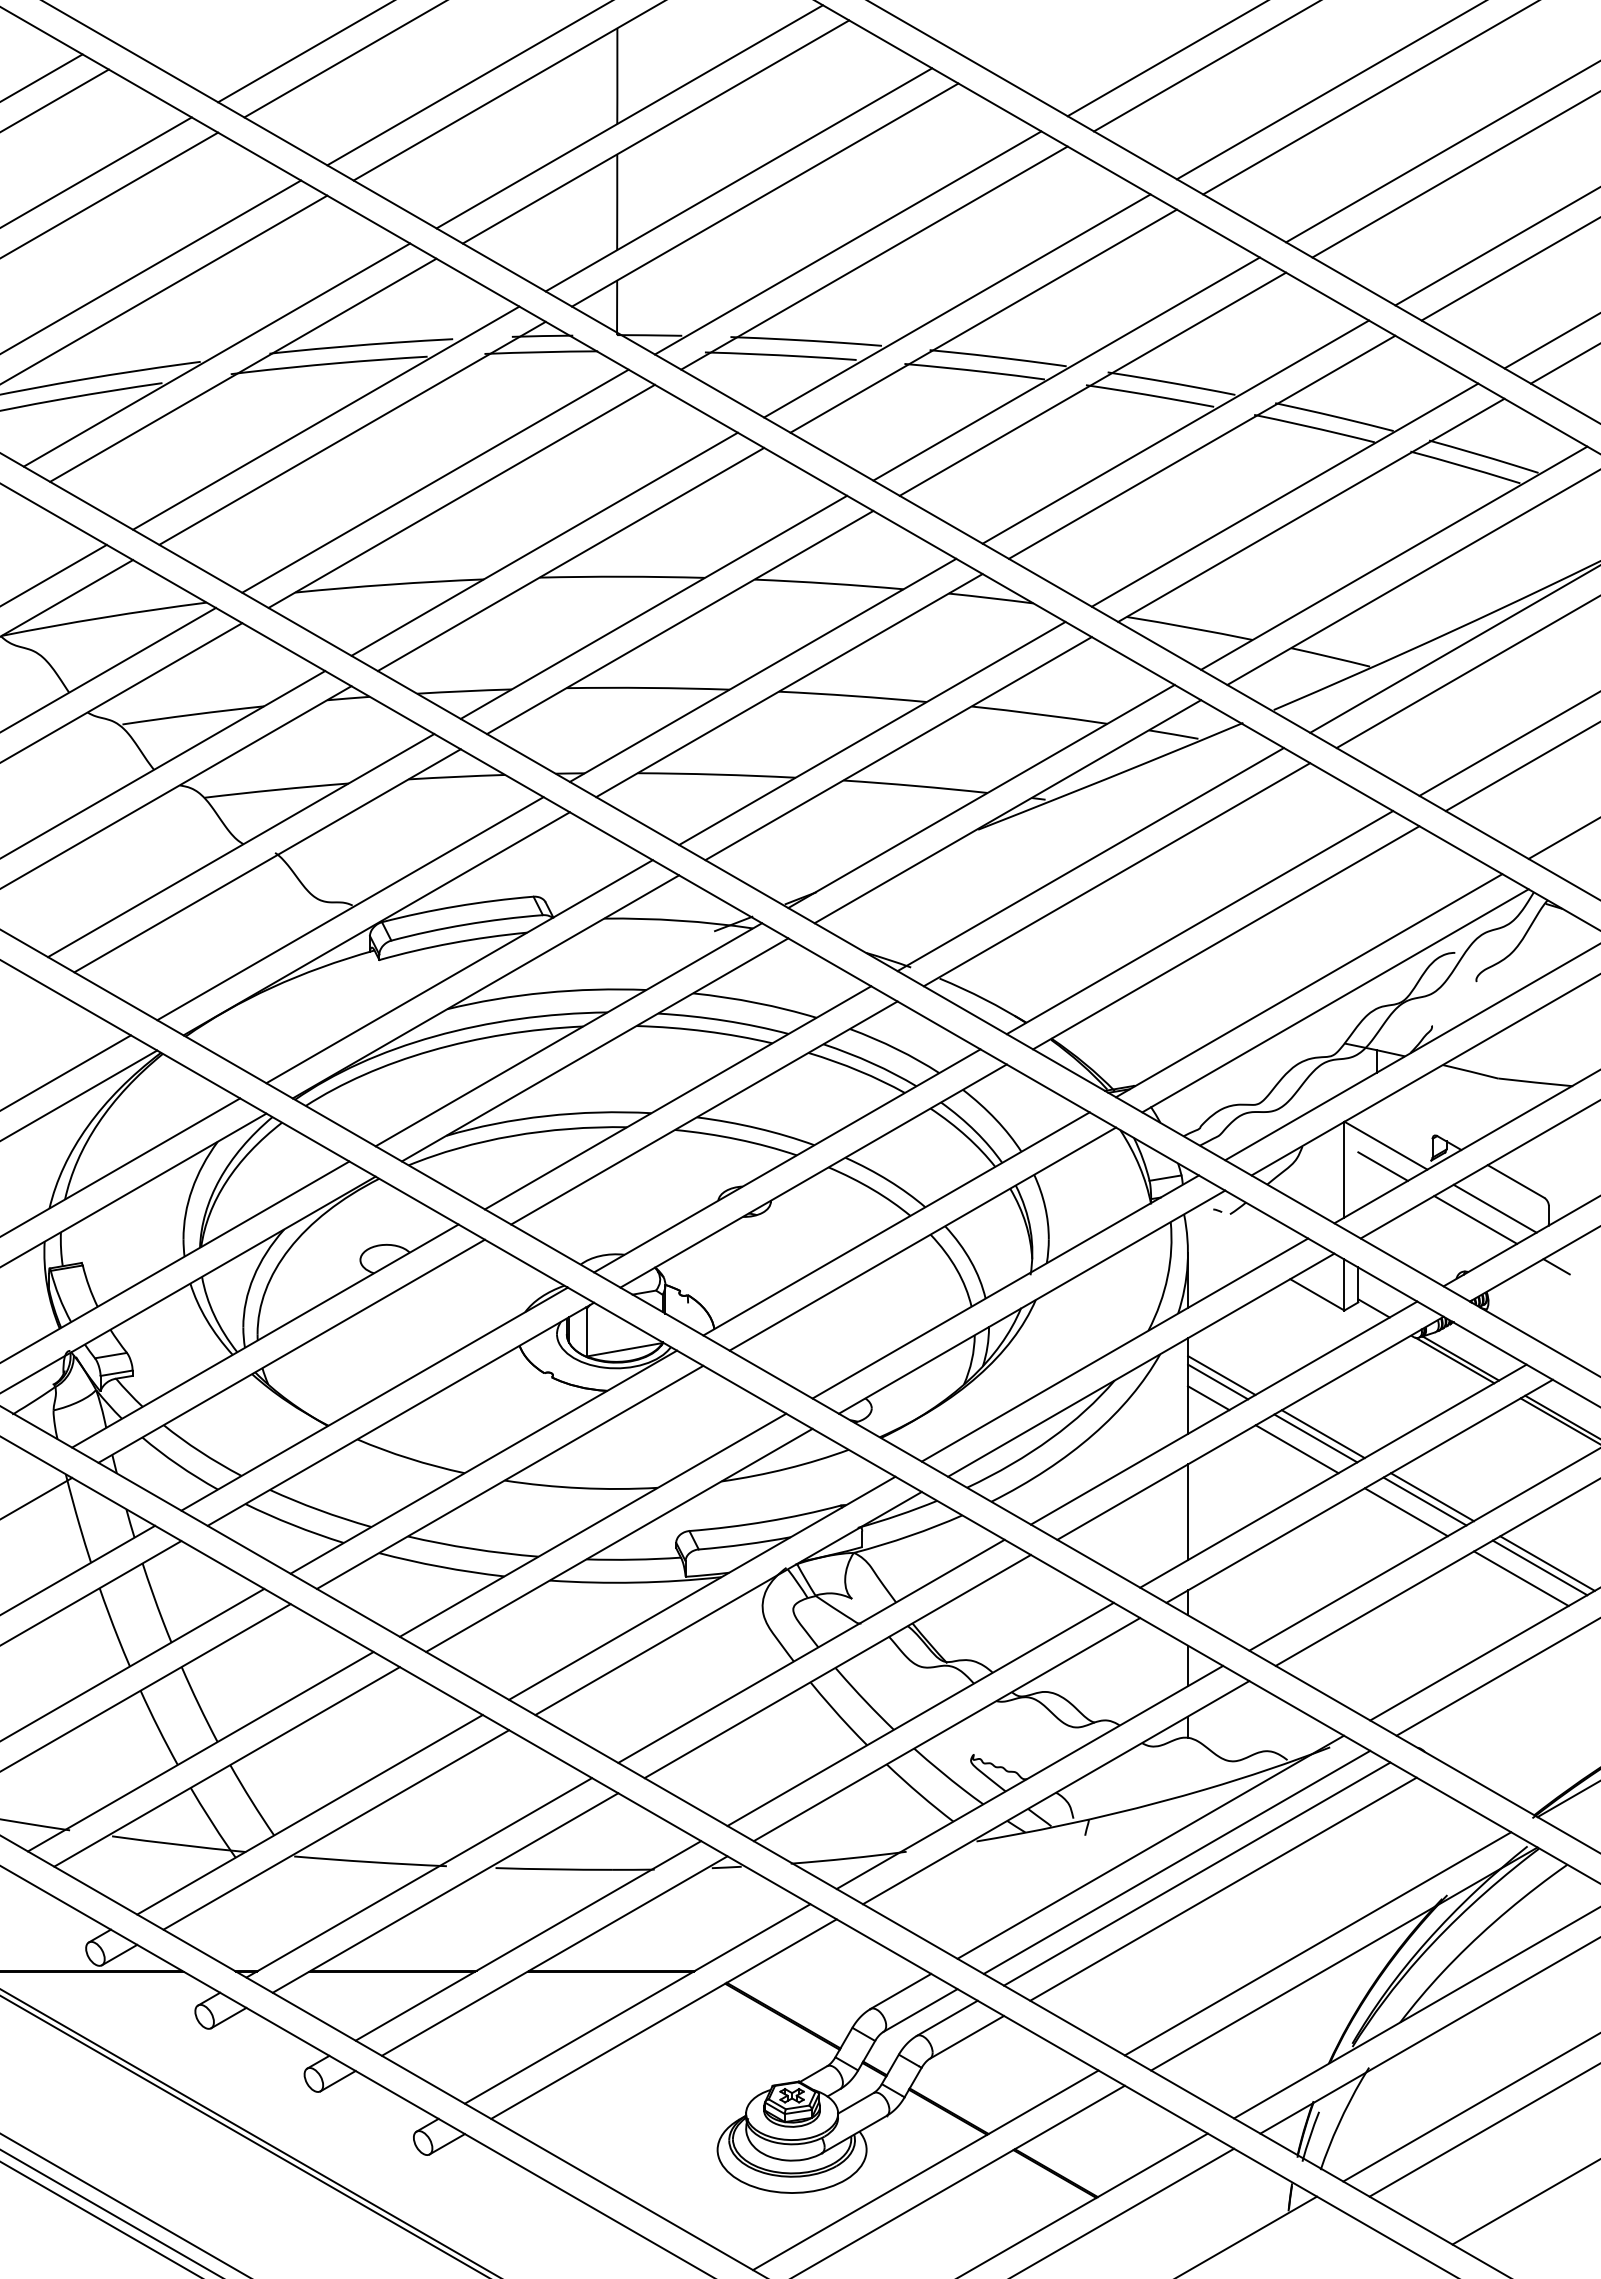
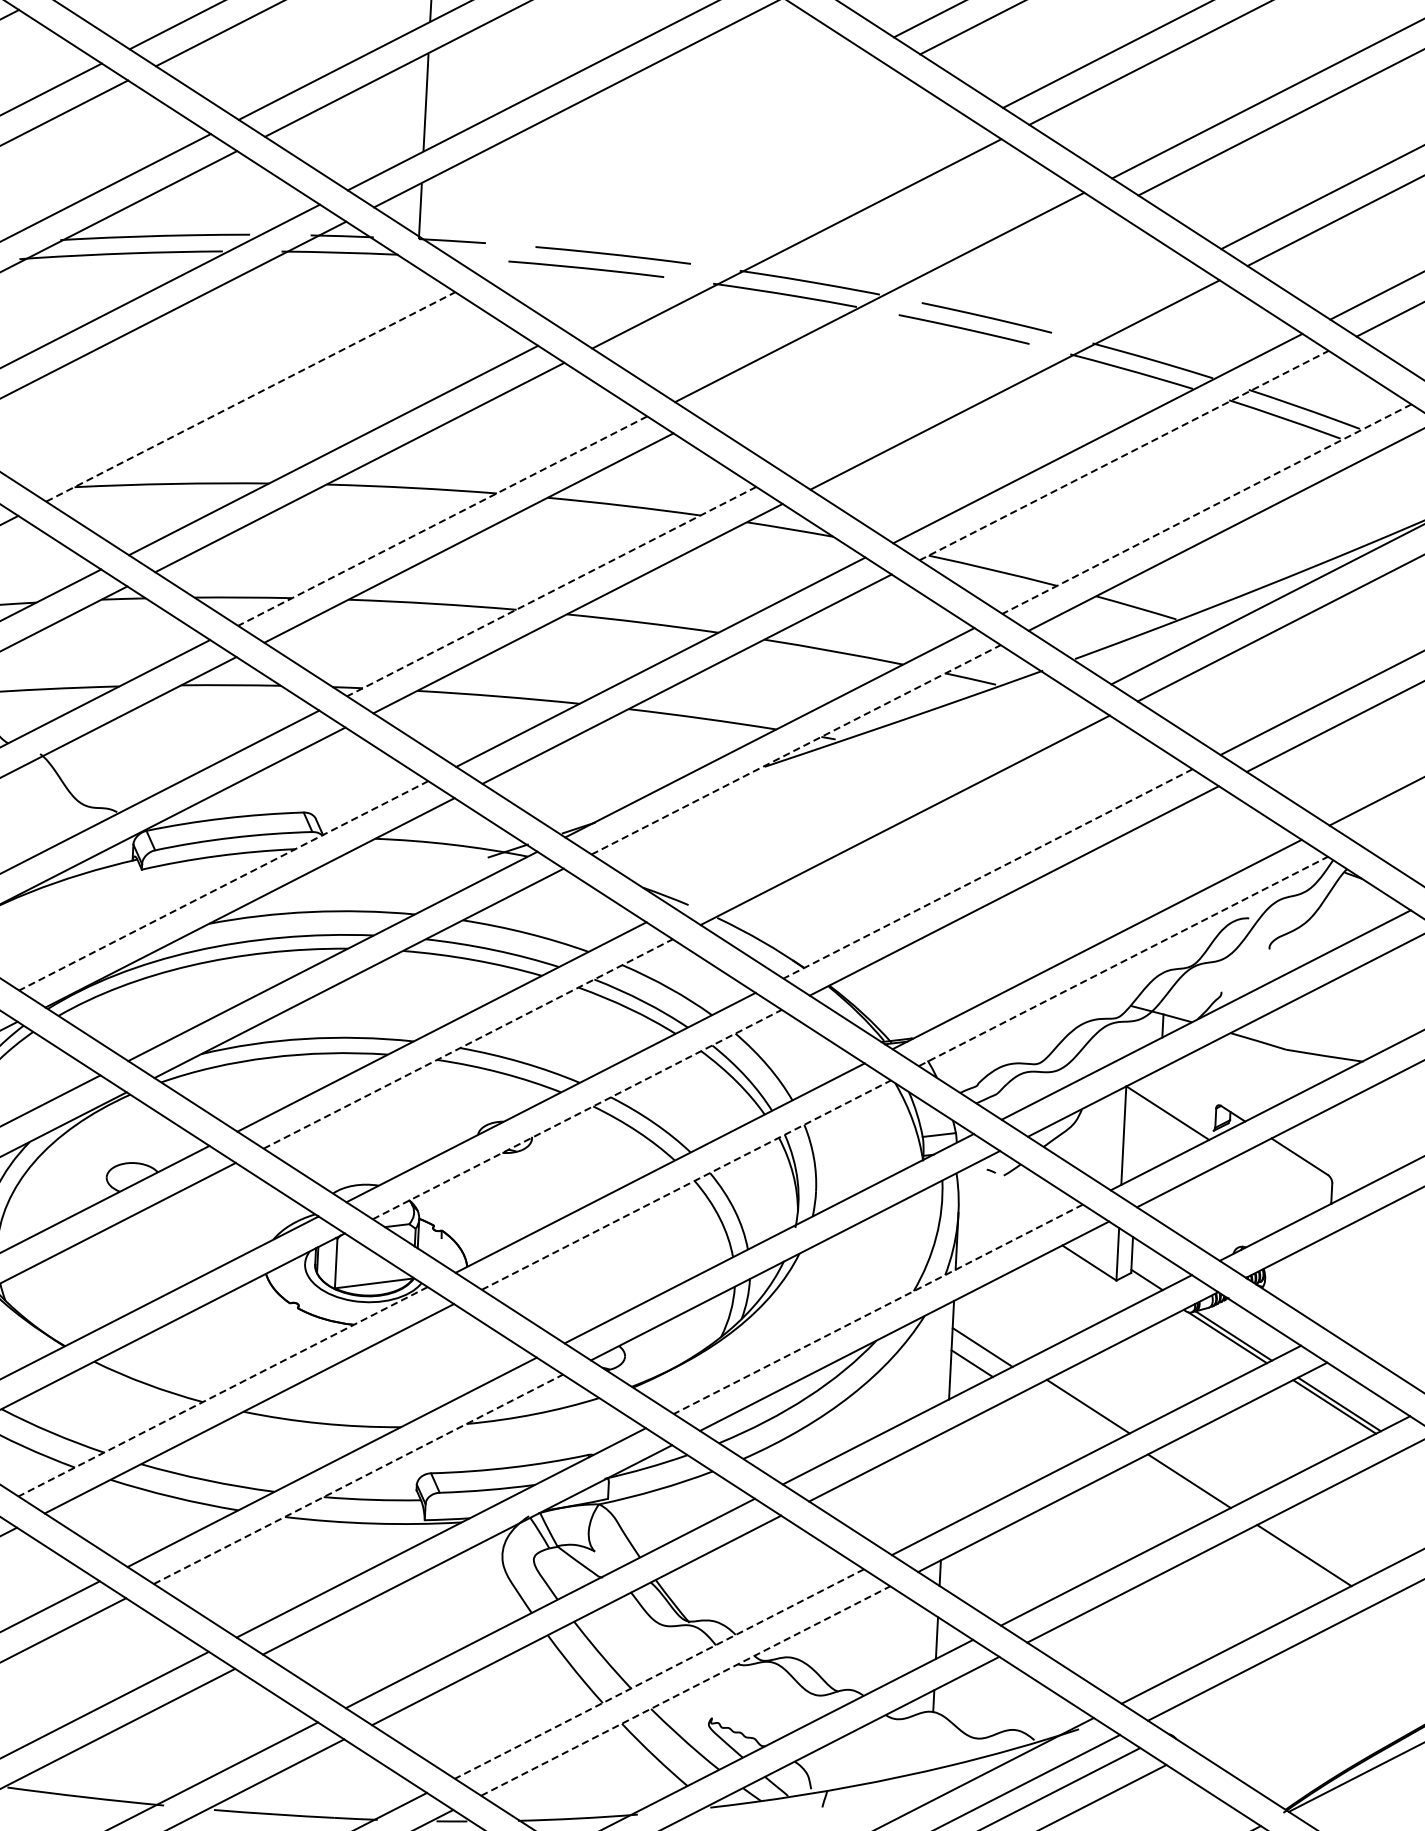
line: (847, 242) -> (660, 155), removed
line: (874, 257) -> (687, 172), removed
line: (957, 305) -> (770, 226), removed
line: (1092, 383) -> (905, 313), removed
line: (1175, 431) -> (988, 367), removed
line: (435, 480) -> (224, 379), removed
line: (462, 496) -> (251, 397), solid -> dashed
line: (1311, 510) -> (1124, 455), solid -> dashed
line: (1393, 558) -> (1206, 509), solid -> dashed
line: (653, 607) -> (442, 521), solid -> dashed
line: (762, 670) -> (551, 591), solid -> dashed
line: (1008, 811) -> (796, 749), solid -> dashed
line: (1090, 859) -> (878, 803), removed
line: (1199, 922) -> (987, 873), solid -> dashed
line: (459, 971) -> (223, 885), solid -> dashed
line: (1335, 1000) -> (1123, 961), solid -> dashed
line: (704, 1112) -> (468, 1043), solid -> dashed
line: (1382, 1166) -> (1163, 1134), removed
line: (814, 1175) -> (578, 1114), solid -> dashed
line: (1494, 1208) -> (1276, 1183), removed
line: (1475, 1219) -> (1256, 1193), removed
line: (923, 1238) -> (687, 1184), solid -> dashed
line: (1556, 1266) -> (1336, 1246), removed
line: (1114, 1350) -> (877, 1309), solid -> dashed
line: (1221, 1375) -> (986, 1341), removed
line: (1315, 1438) -> (1080, 1410), removed
line: (1296, 1449) -> (1059, 1421), removed
line: (483, 1462) -> (222, 1392), solid -> dashed
line: (1432, 1497) -> (1197, 1477), removed
line: (1187, 1512) -> (944, 1480), removed
line: (1405, 1512) -> (1168, 1491), removed
line: (619, 1540) -> (358, 1479), solid -> dashed
line: (1547, 1563) -> (1312, 1551), removed
line: (1521, 1578) -> (1284, 1565), removed
line: (920, 1714) -> (659, 1674), solid -> dashed
line: (947, 1729) -> (686, 1690), solid -> dashed

